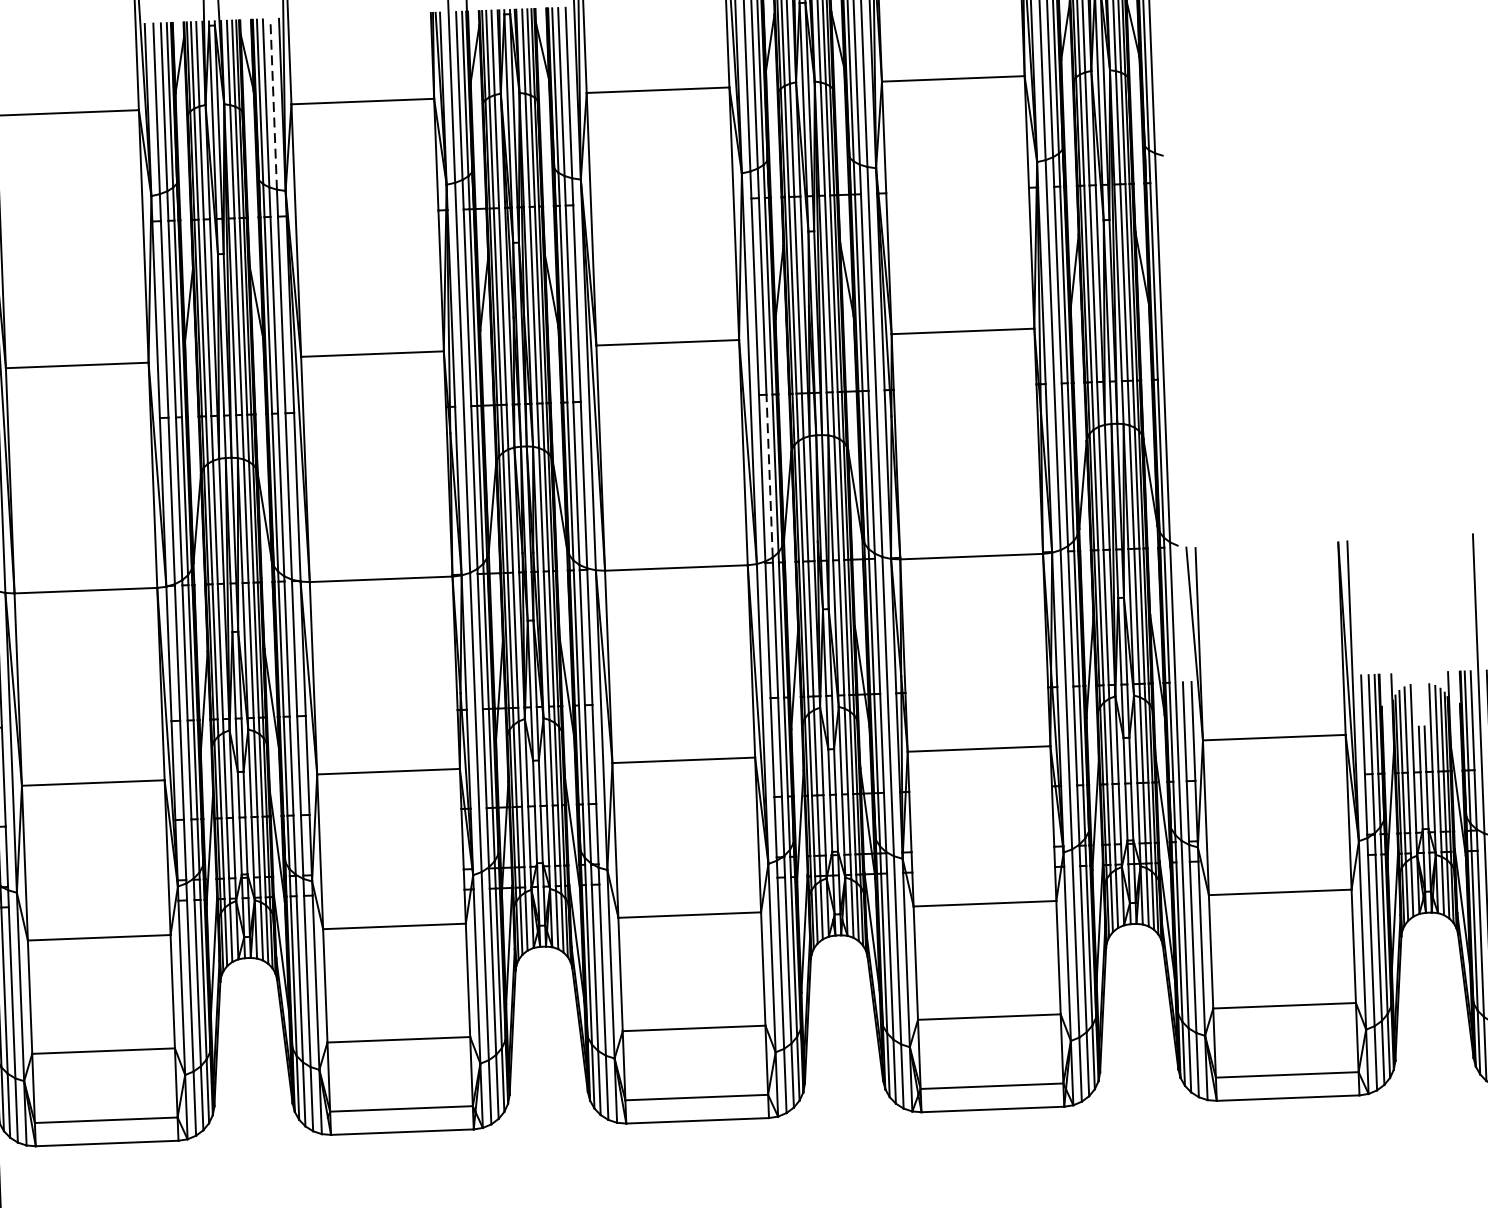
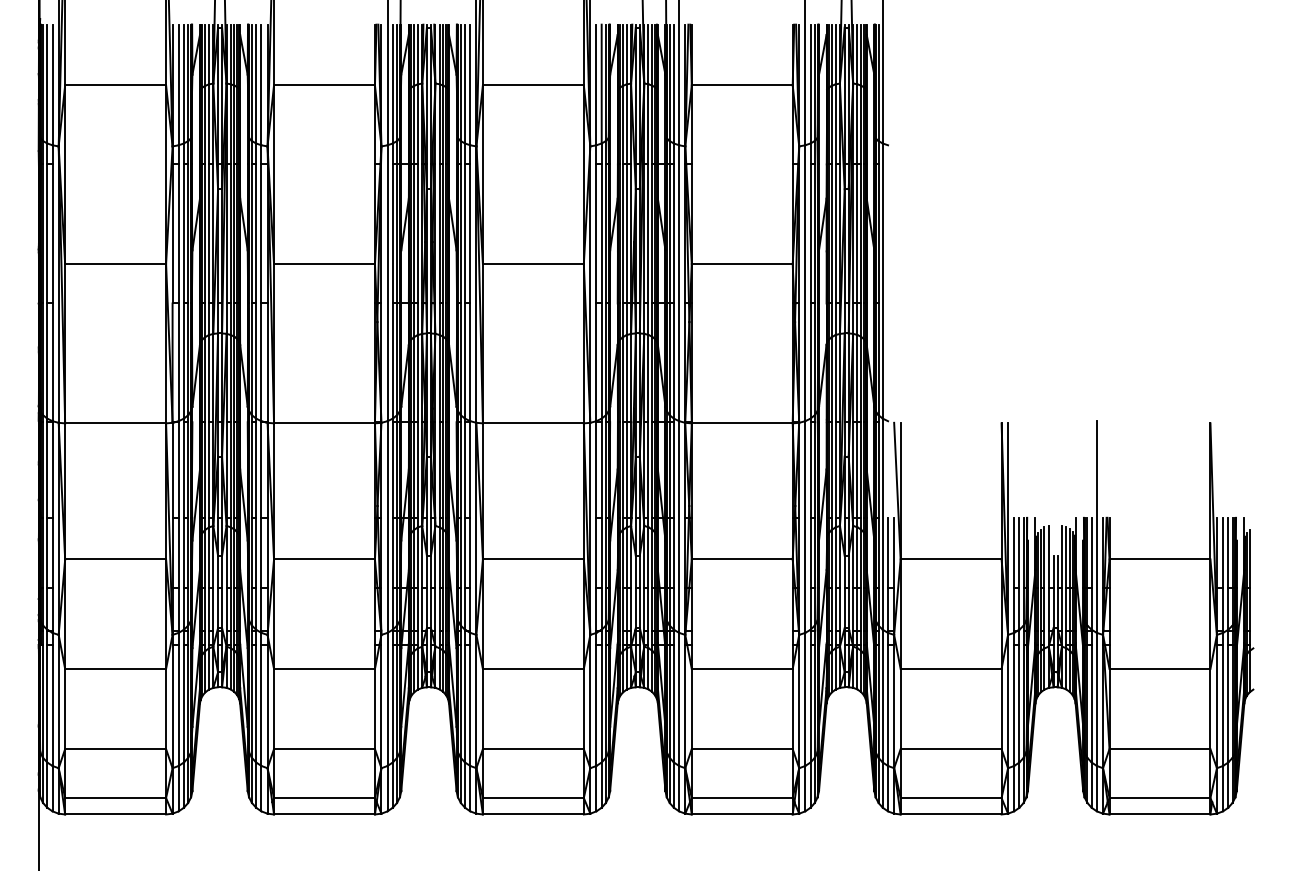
line: (273, 103) -> (261, 84), dashed -> solid
line: (769, 476) -> (601, 361), dashed -> solid

